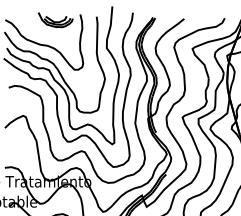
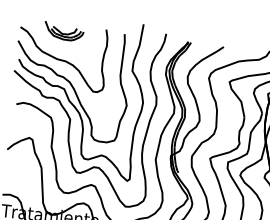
part: (55, 20) -> (63, 32), moved

